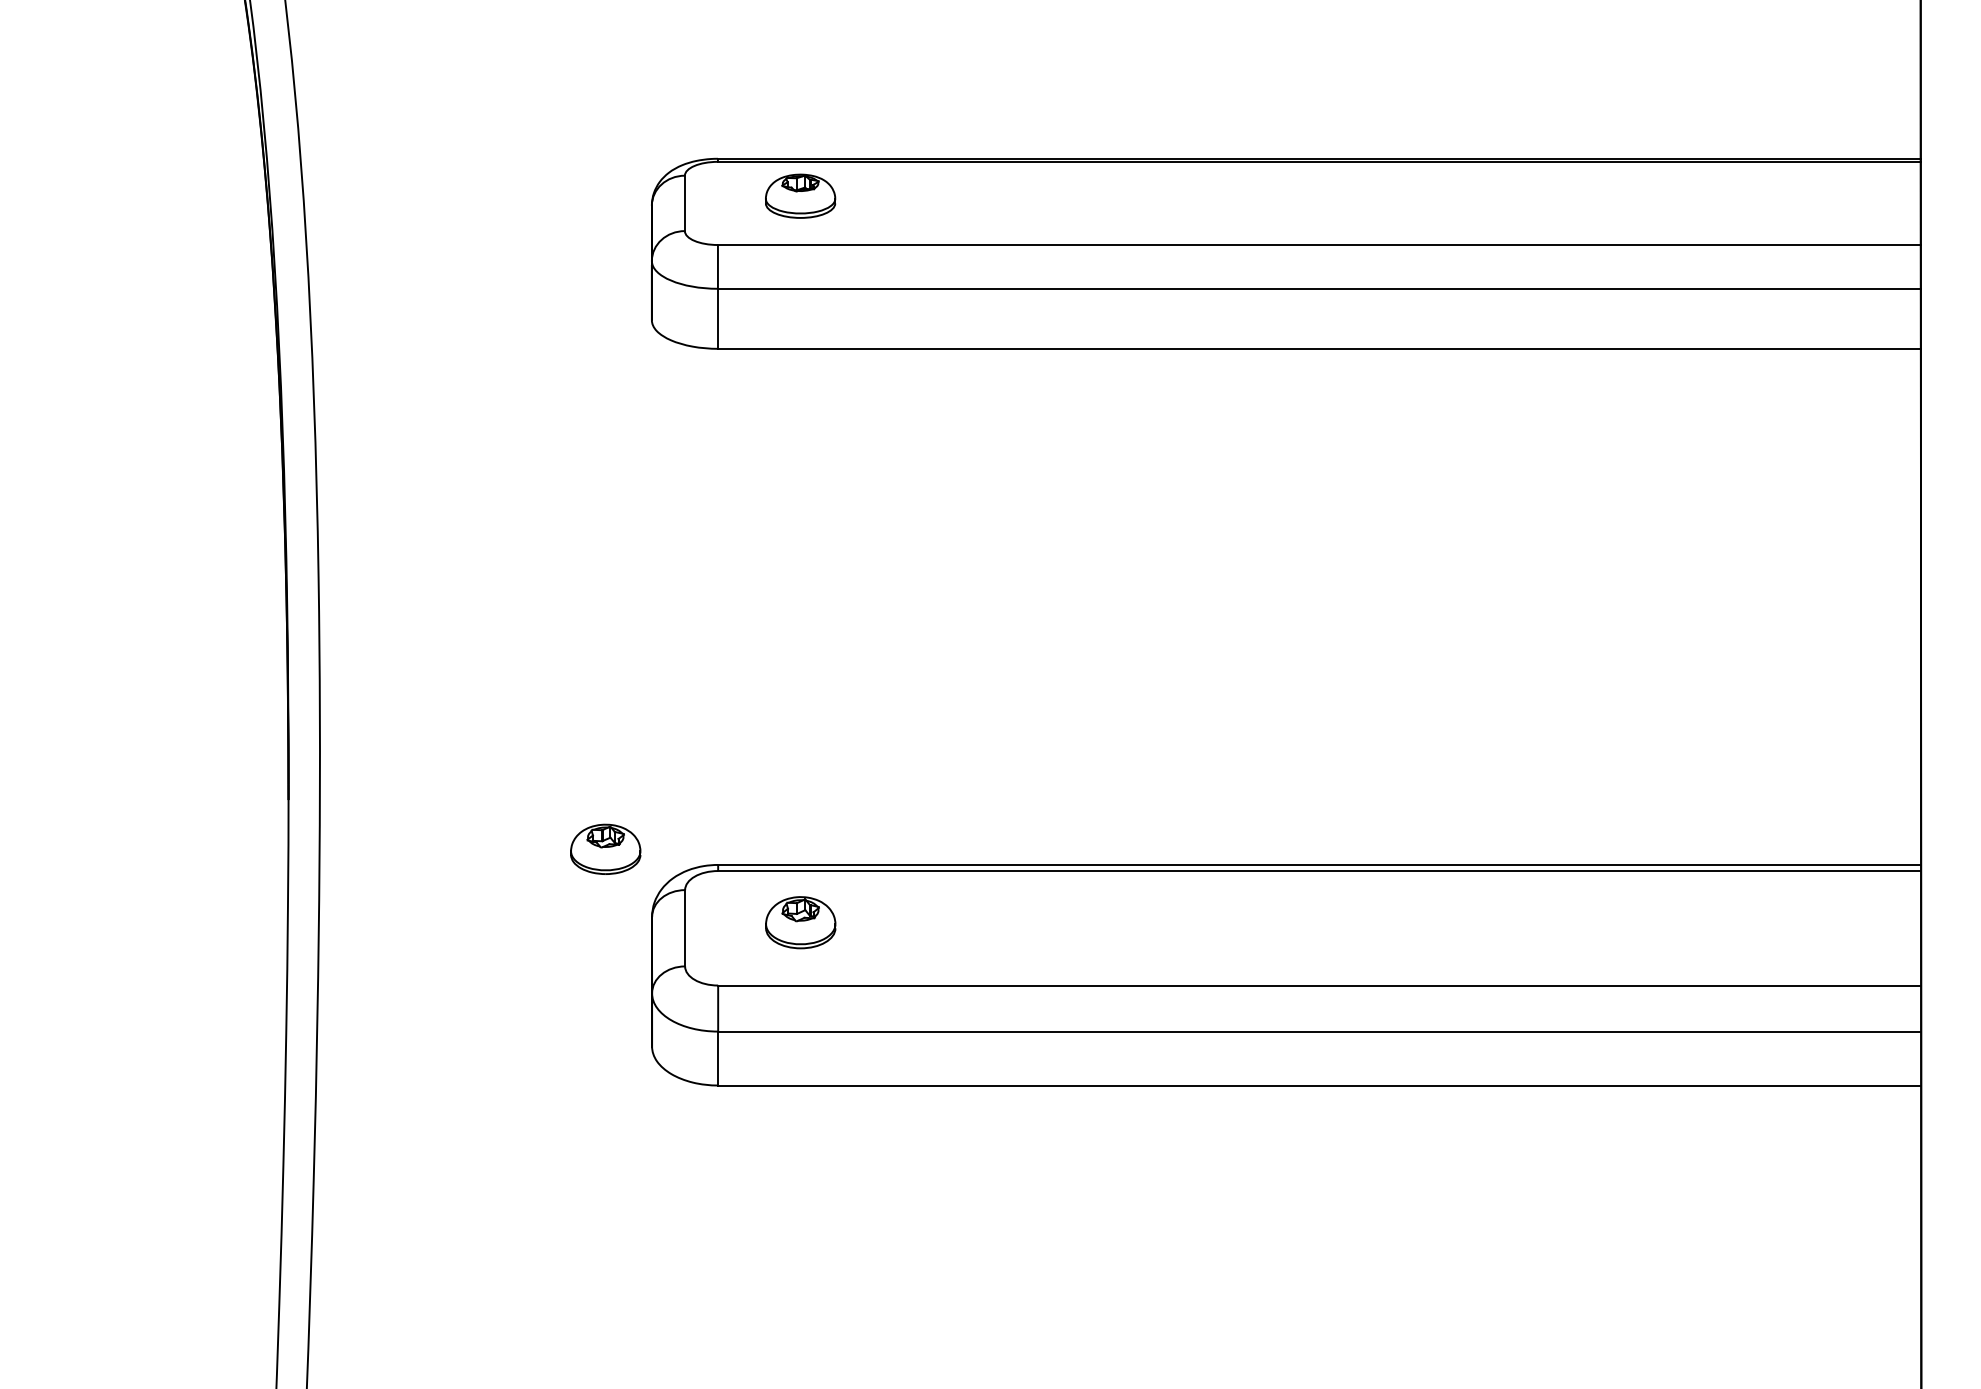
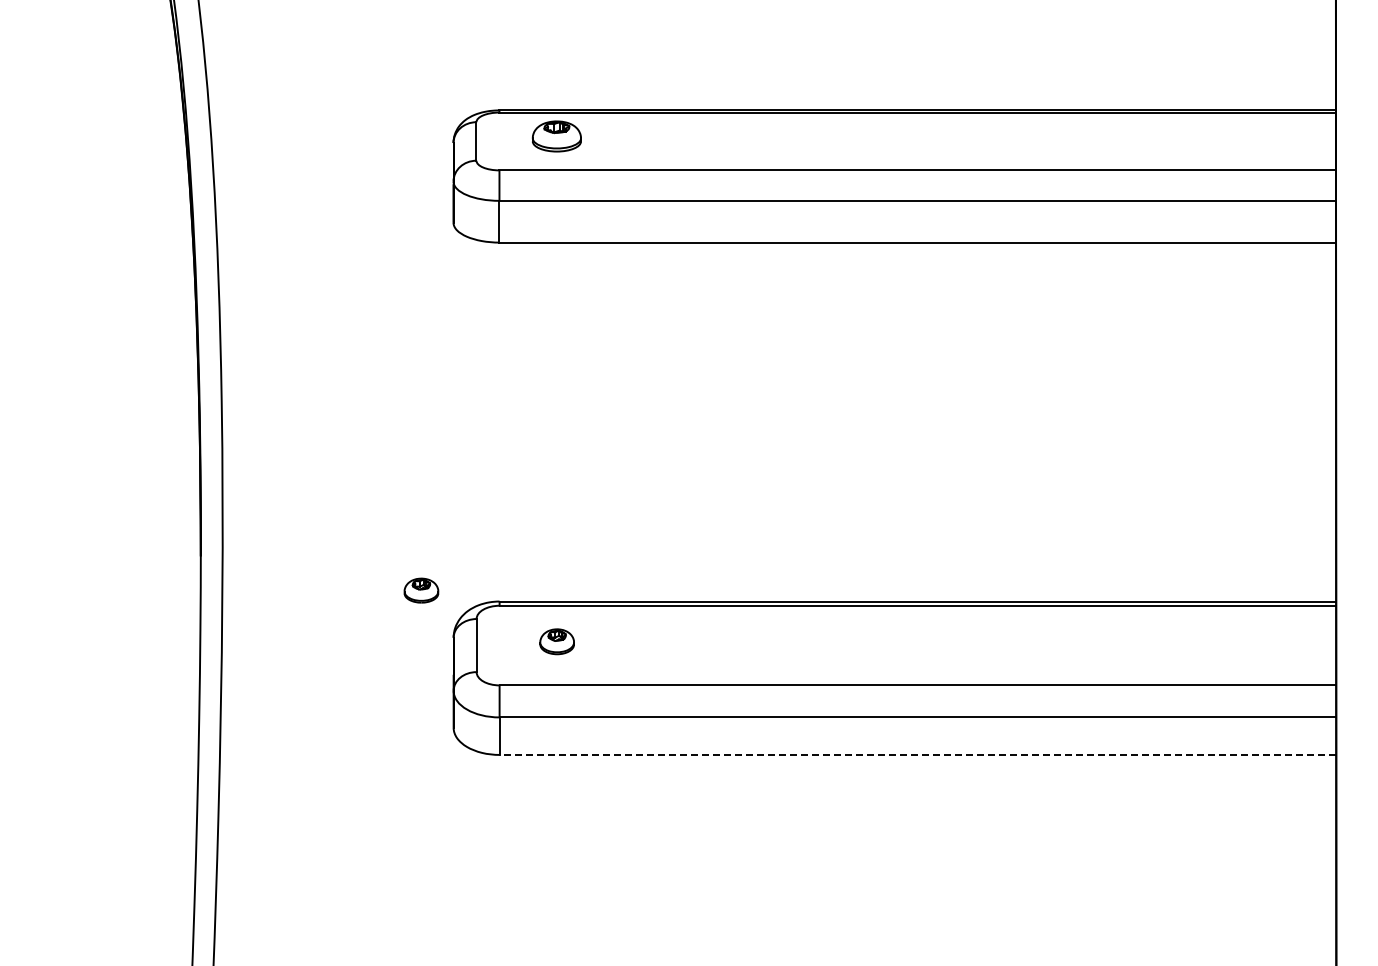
part: (605, 849) -> (421, 590), size x0.7
part: (801, 922) -> (557, 641), size x0.7
line: (1319, 1084) -> (917, 754), solid -> dashed

